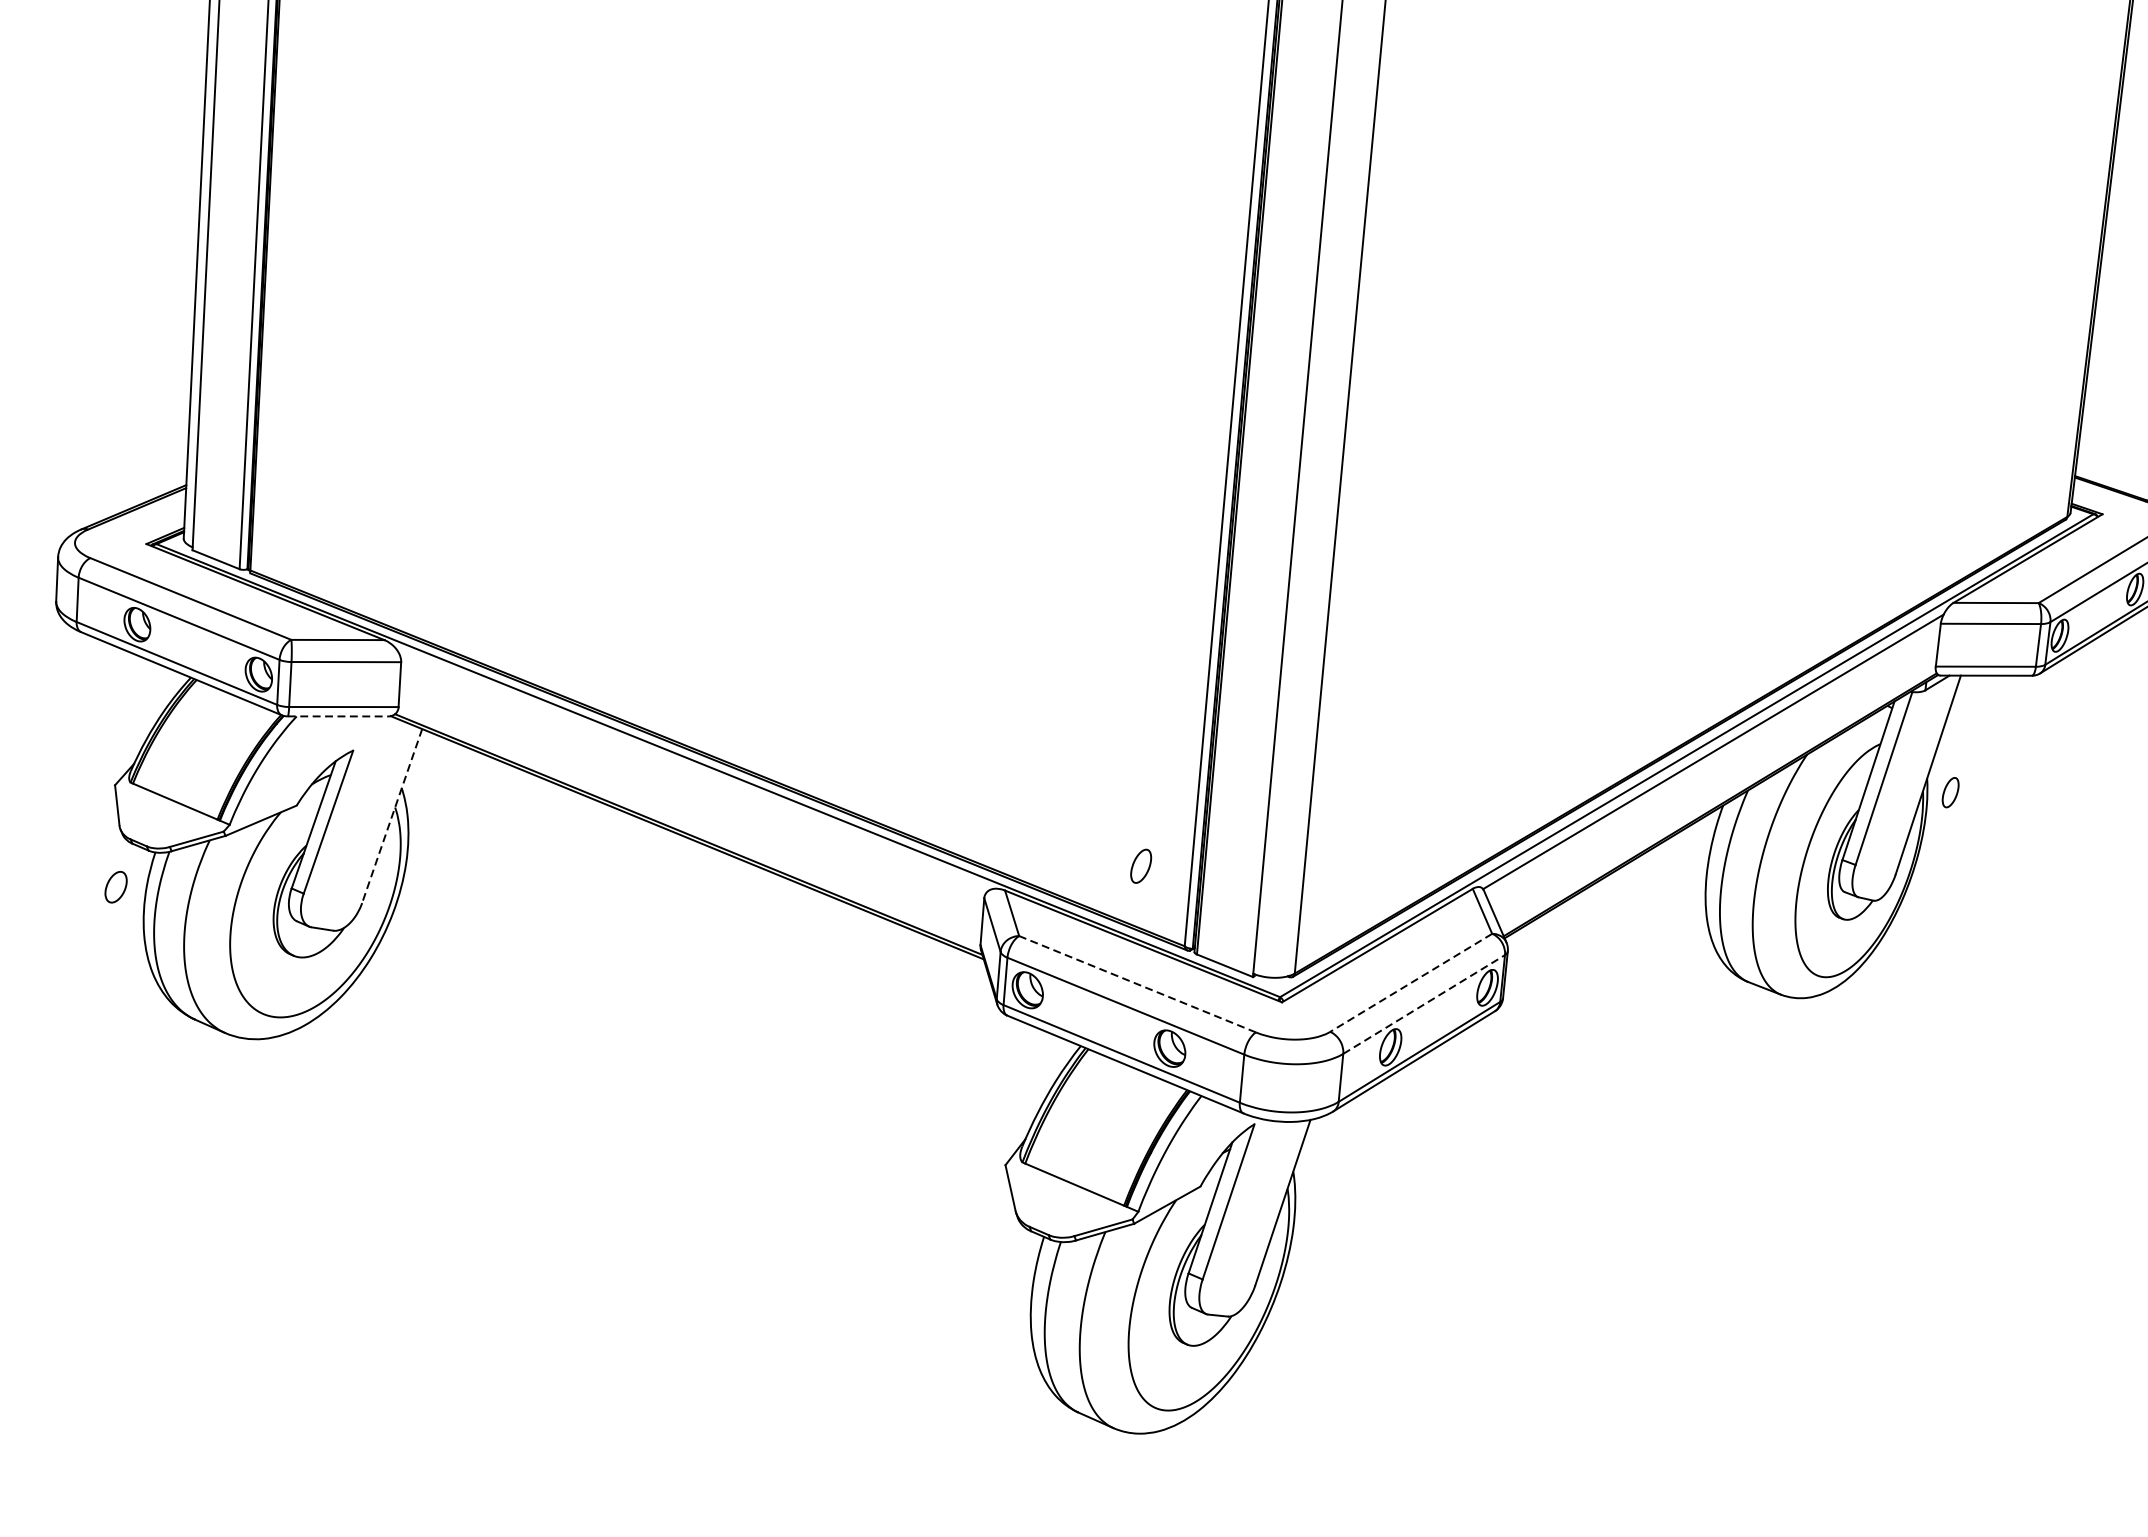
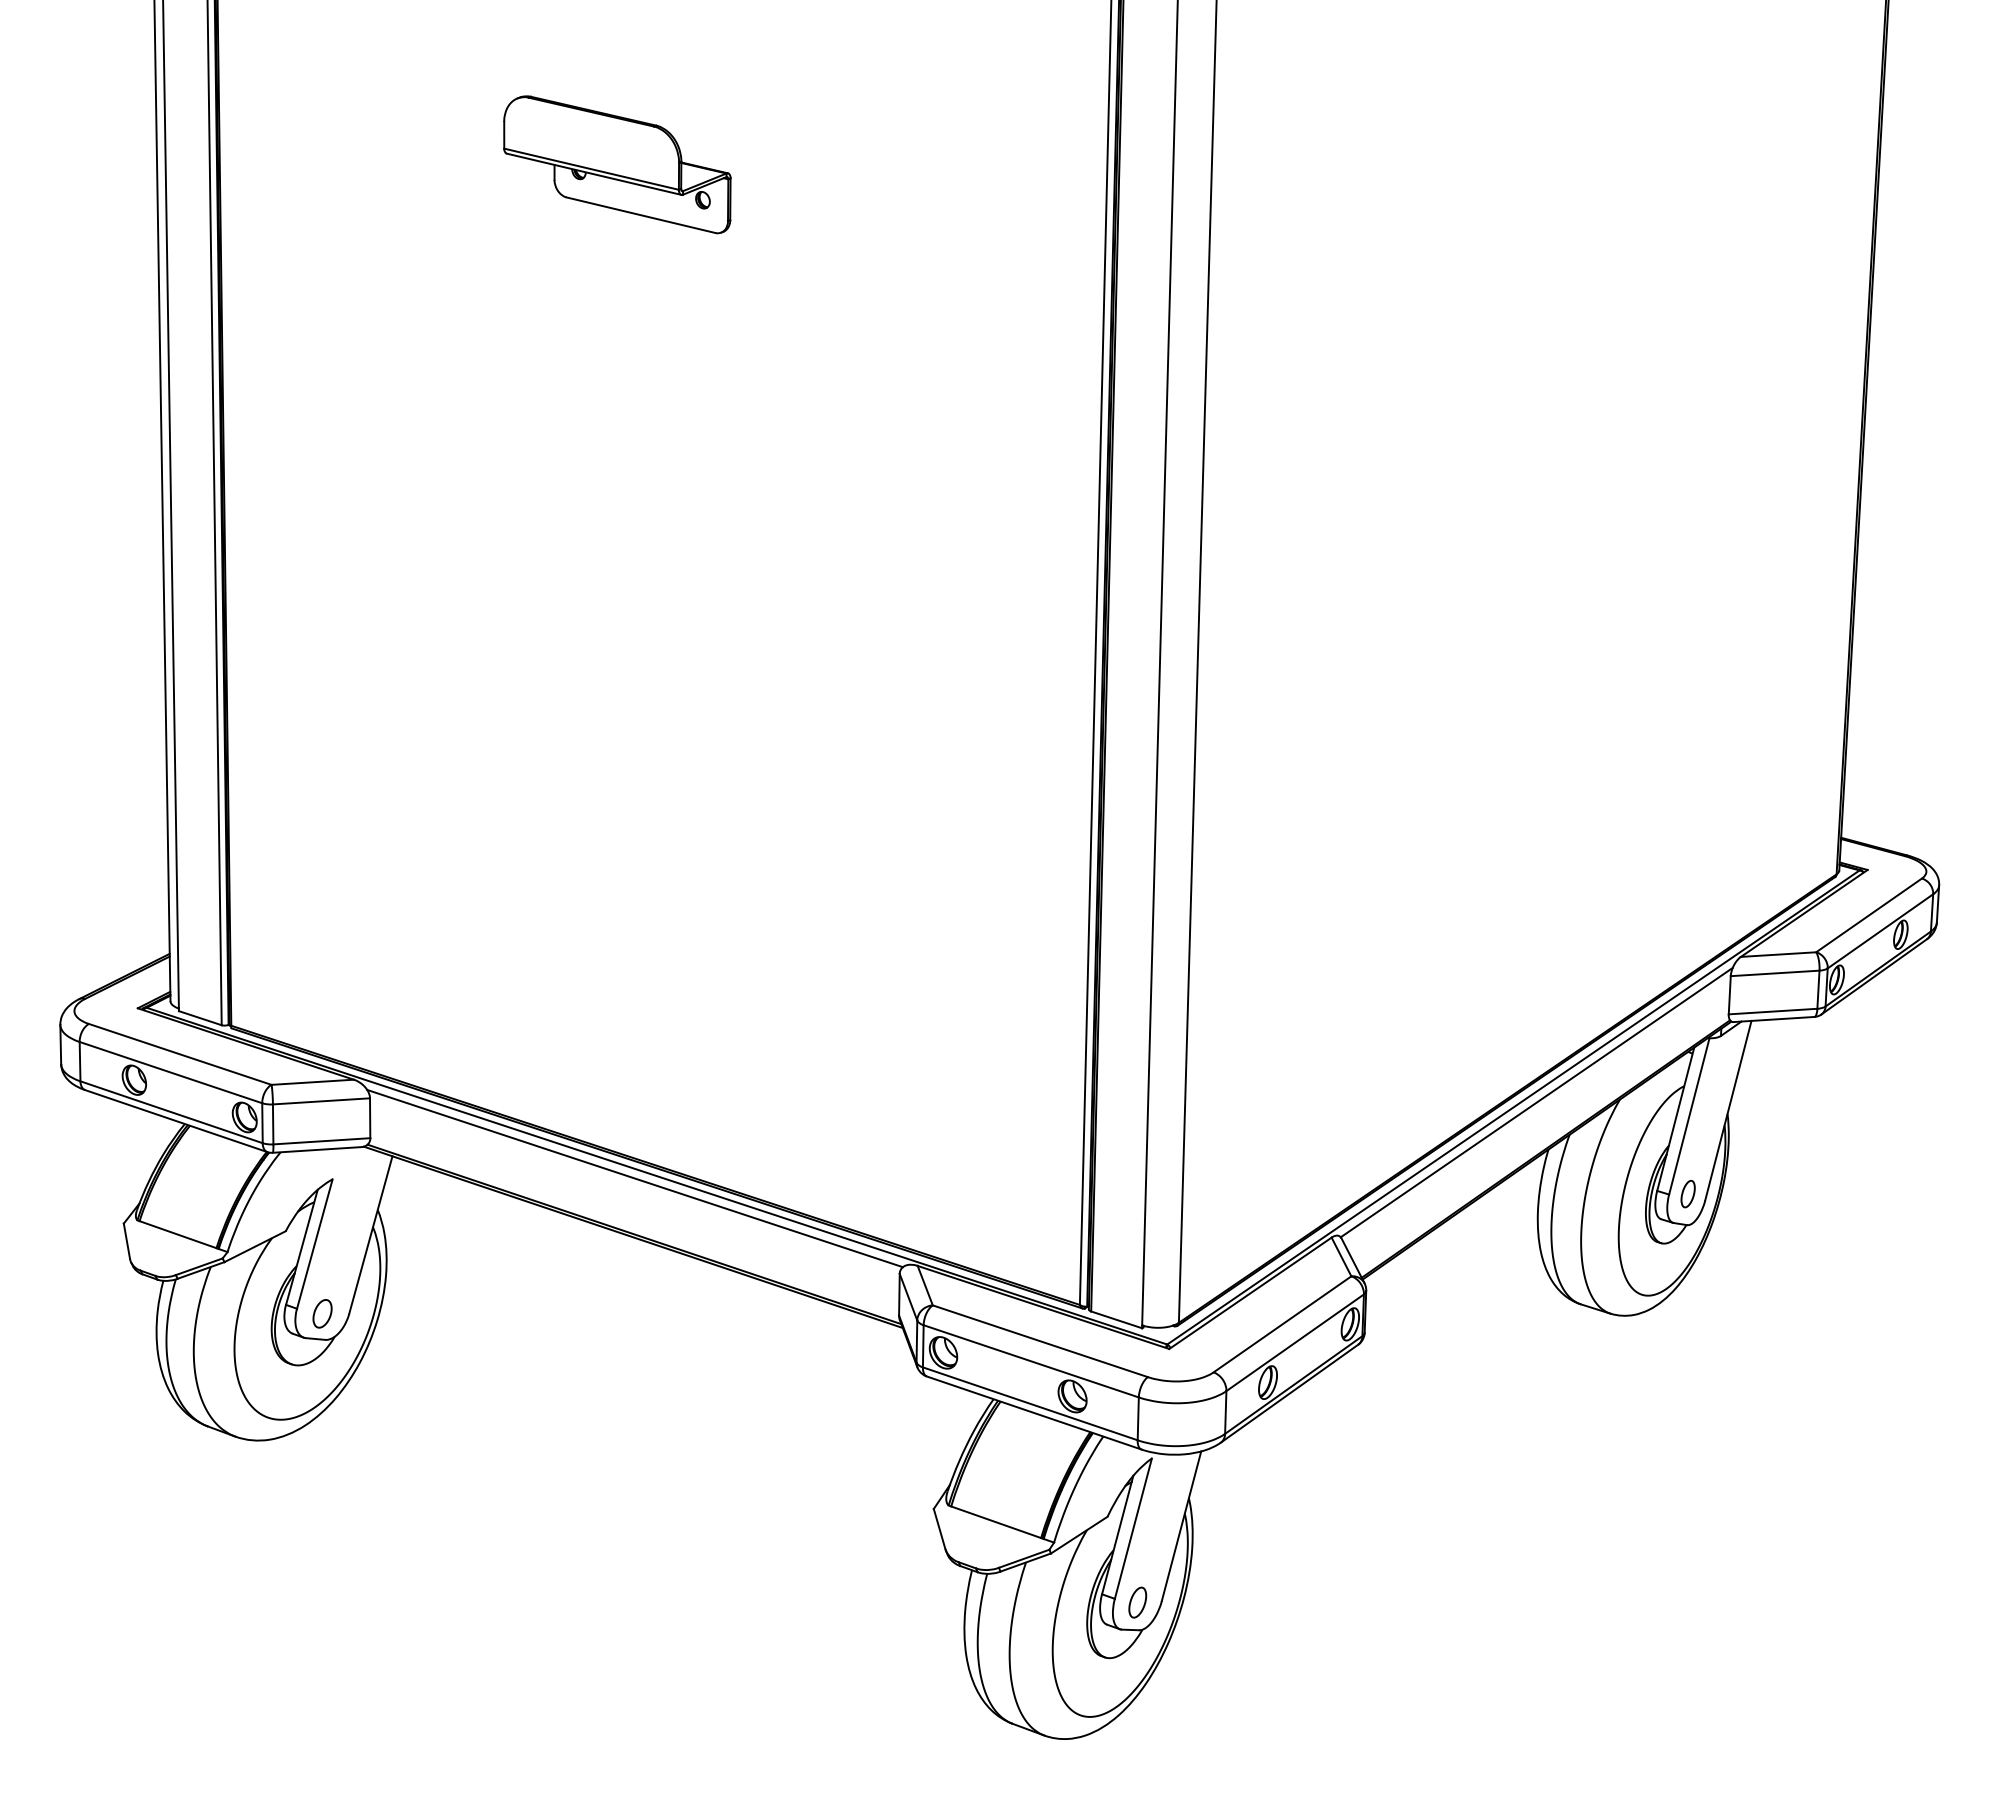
line: (338, 715) -> (317, 1149), dashed -> solid
line: (692, 771) -> (634, 1178), added
part: (1949, 791) -> (1687, 1193), moved
line: (391, 816) -> (370, 1235), dashed -> solid
part: (1140, 866) -> (1137, 1602), moved
part: (116, 886) -> (322, 1313), moved
line: (1411, 983) -> (1282, 1324), dashed -> solid
line: (1136, 984) -> (1039, 1341), dashed -> solid
line: (1424, 1004) -> (1295, 1342), dashed -> solid

